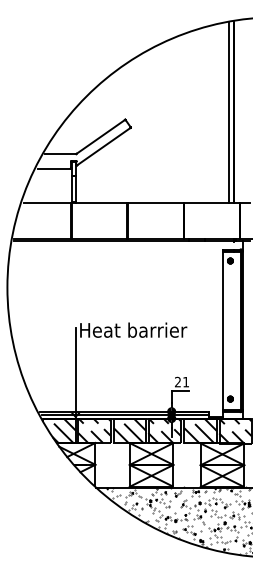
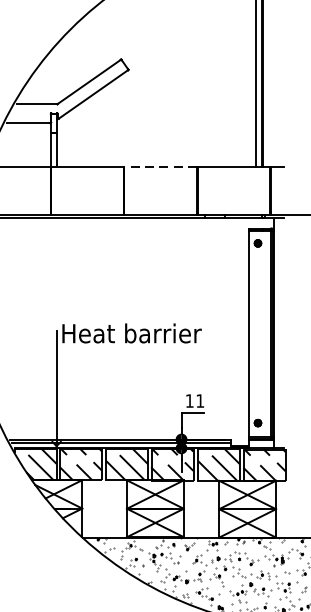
line: (155, 202) -> (160, 167), solid -> dashed
text: (177, 381) -> (189, 400), 21 -> 11

